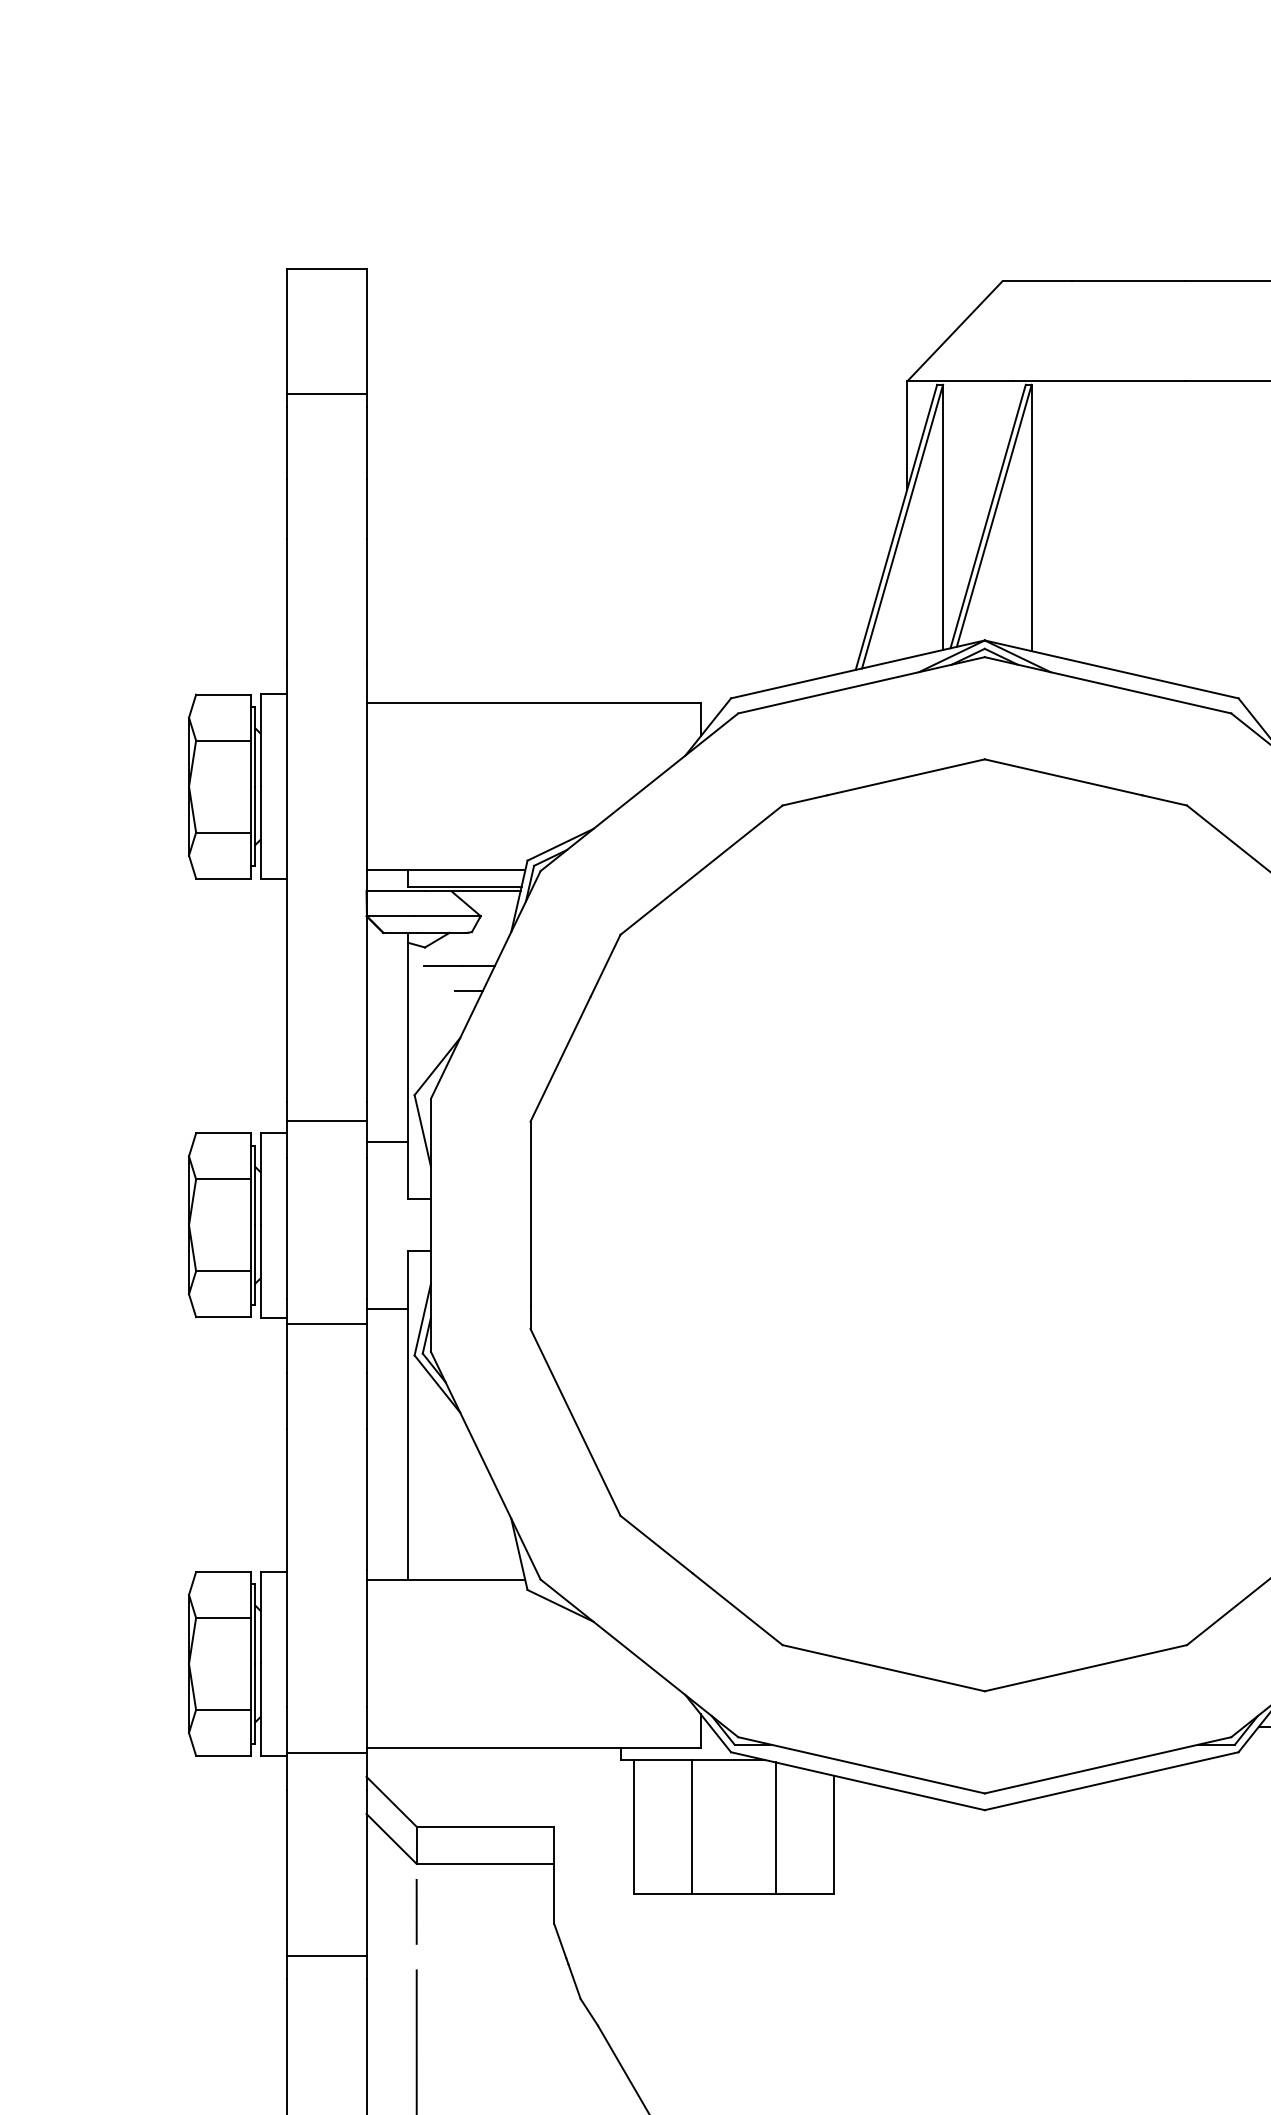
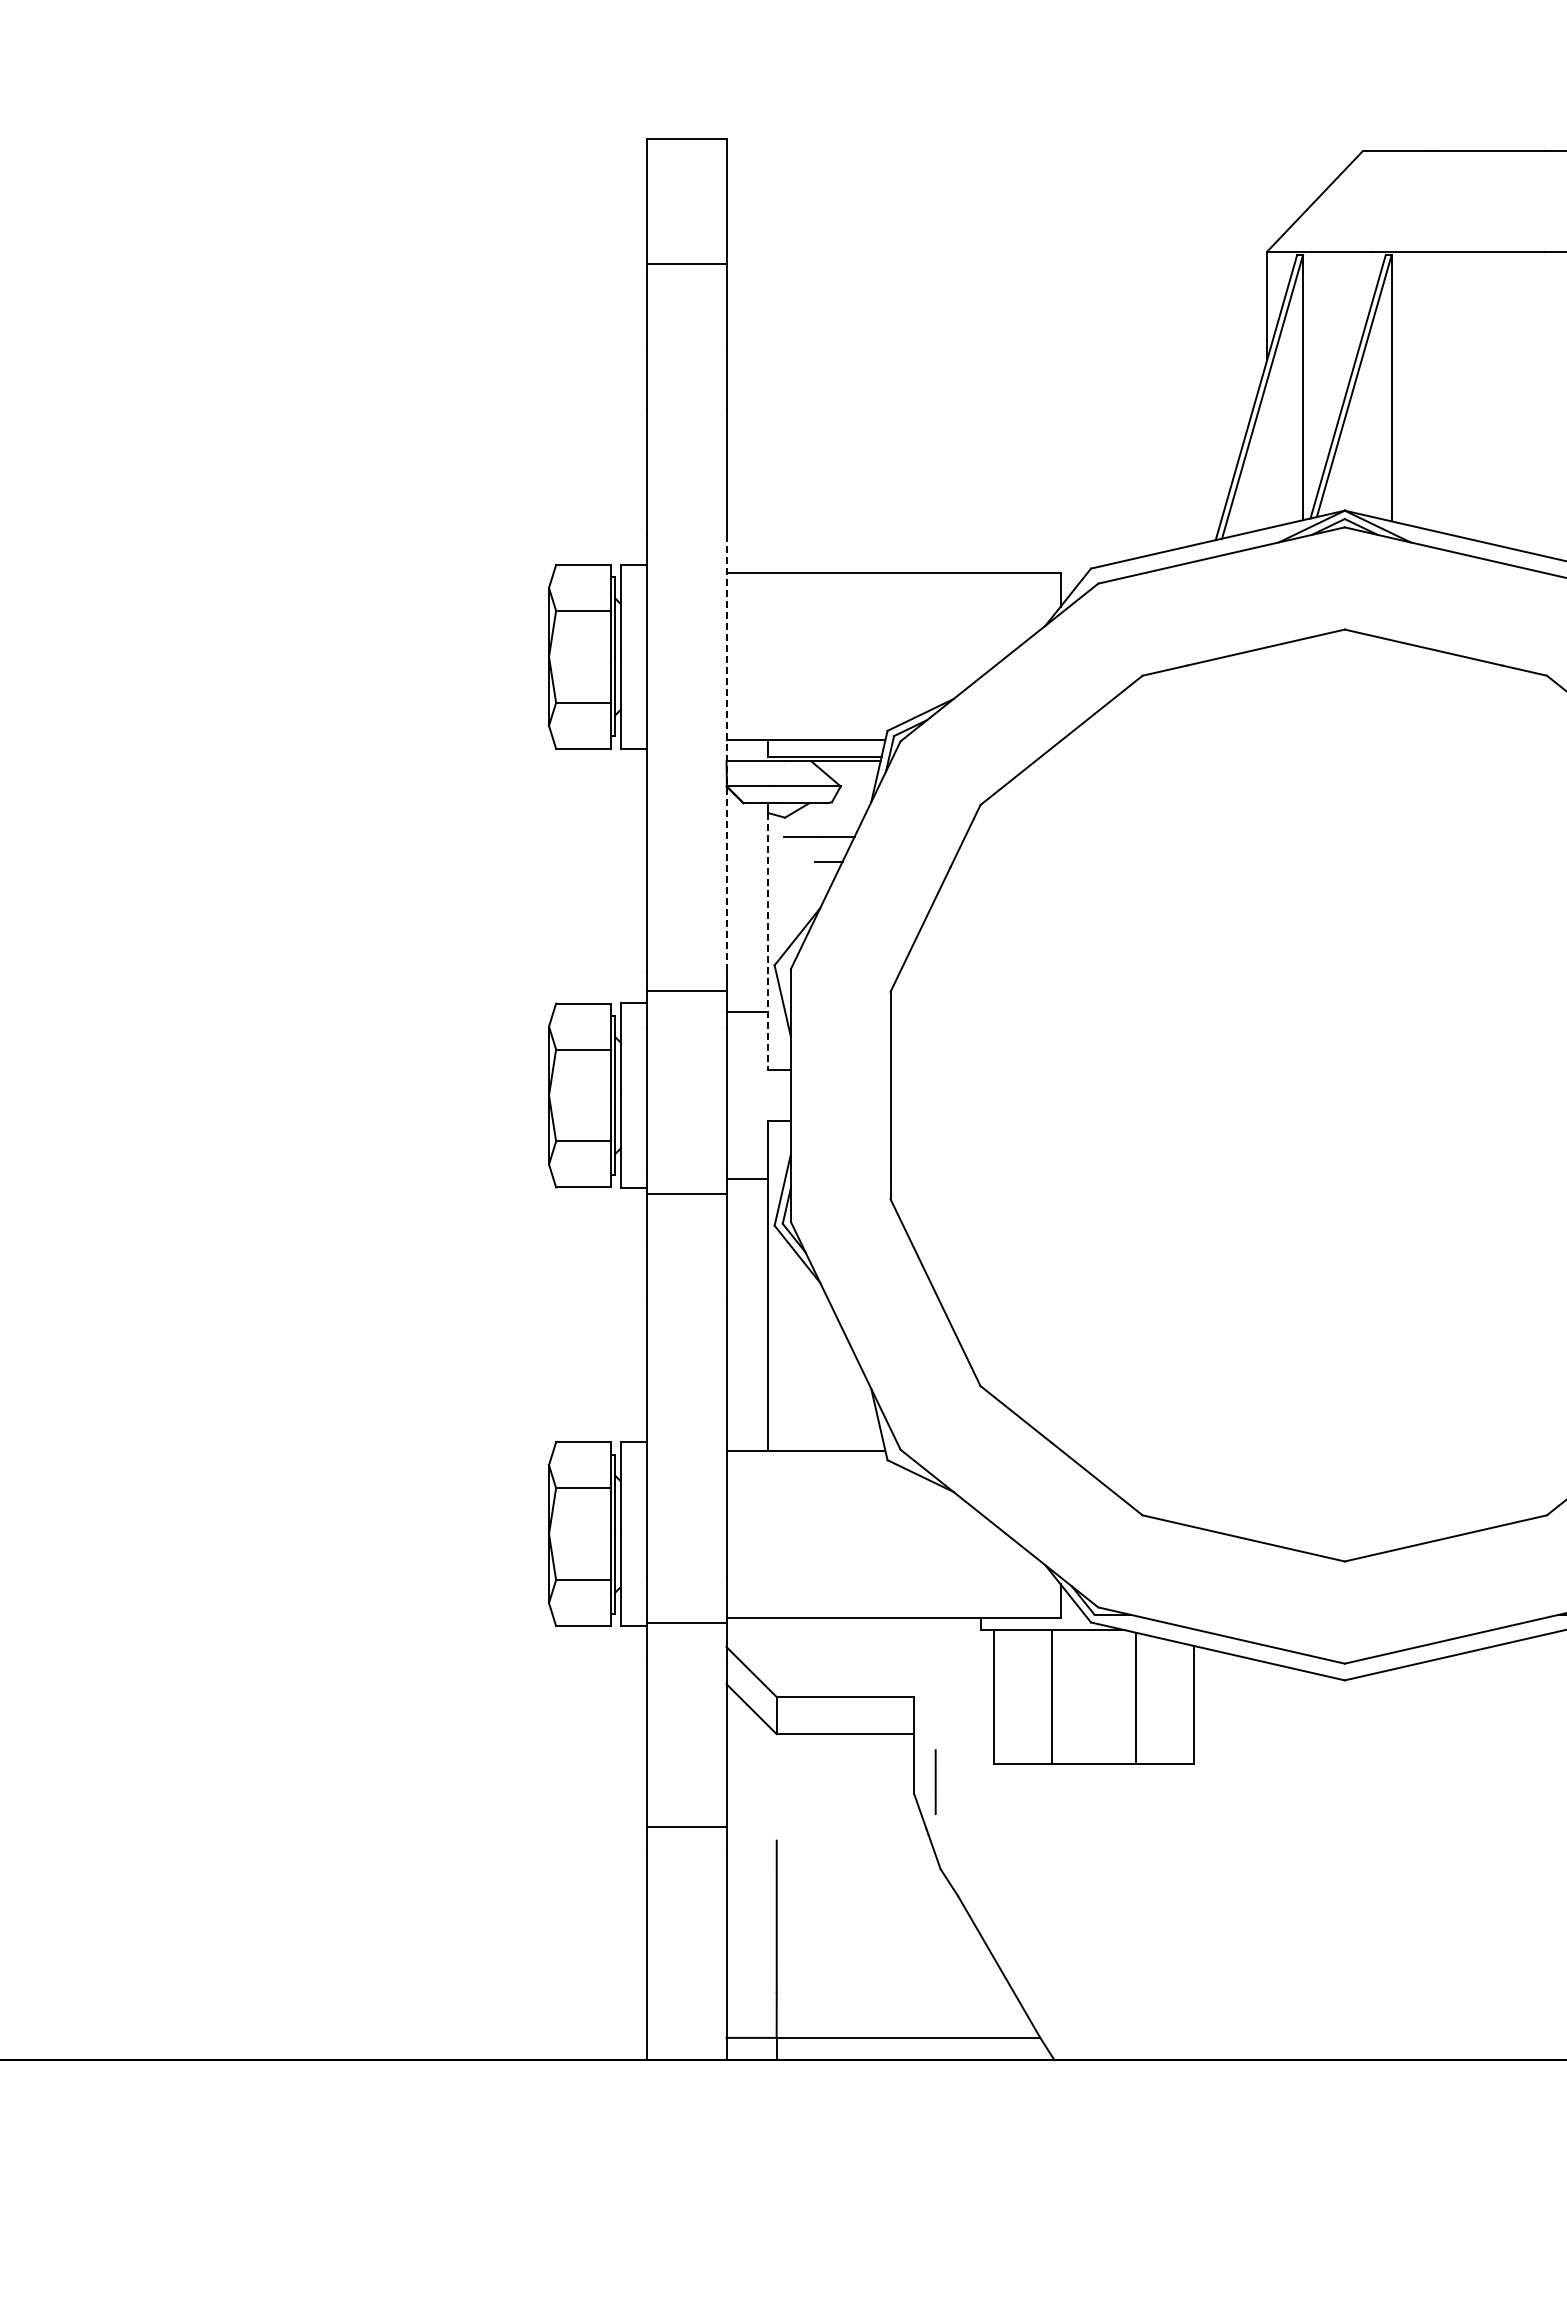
line: (366, 883) -> (726, 753), solid -> dashed
line: (408, 1071) -> (768, 941), solid -> dashed
line: (416, 1911) -> (935, 1781), moved

